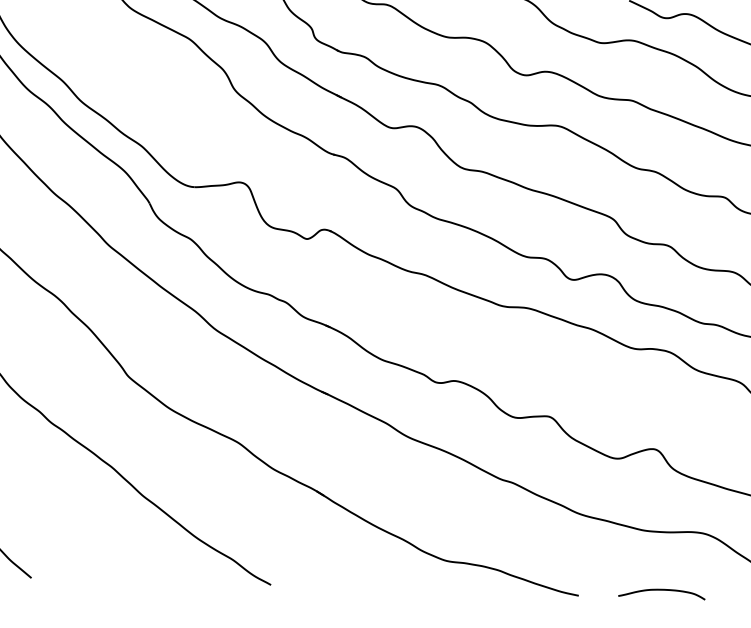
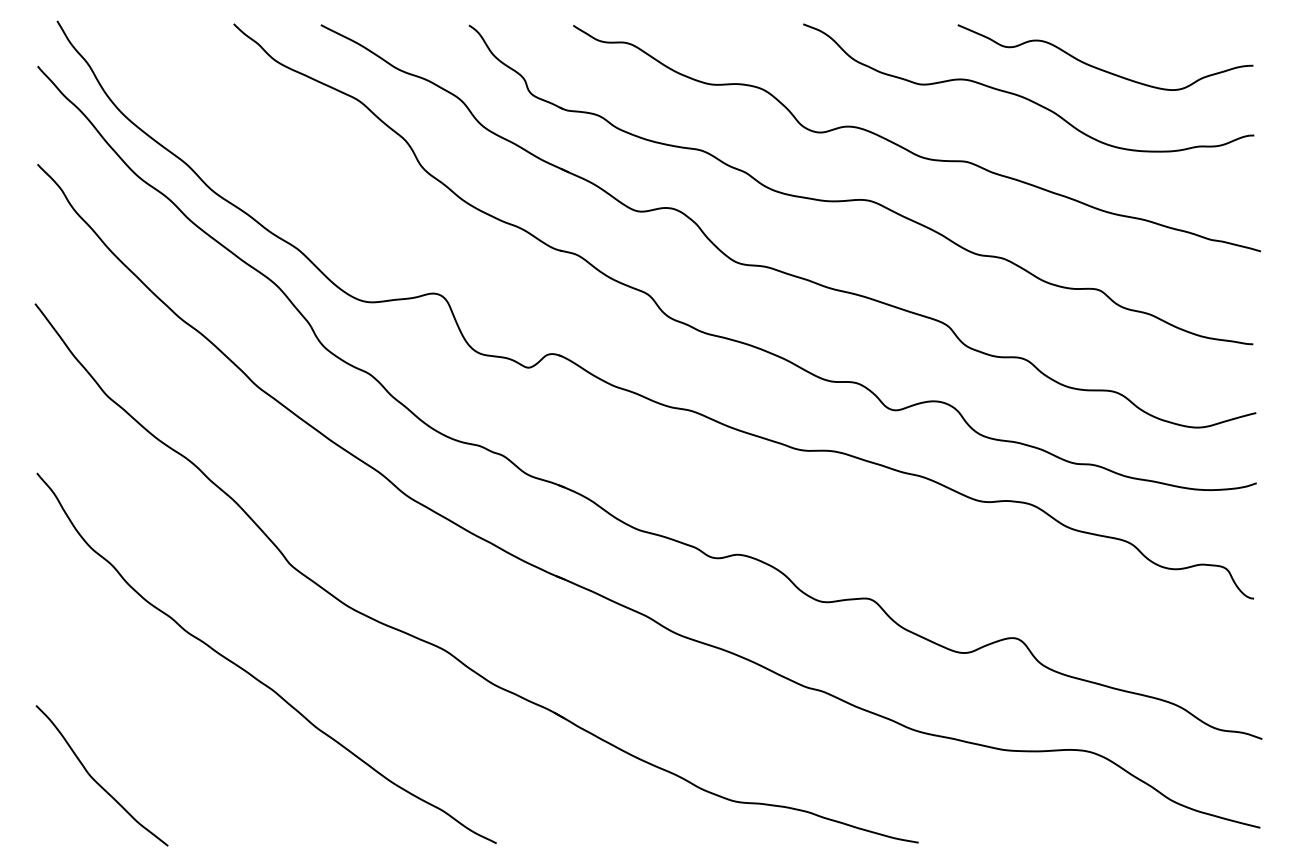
curve: (662, 590) -> (1032, 831), removed

